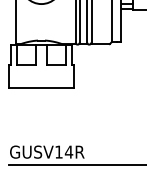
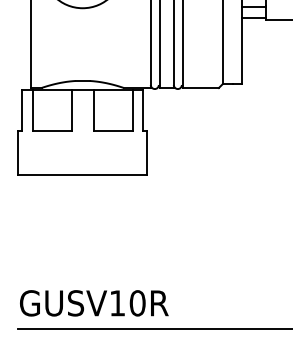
text: (68, 151) -> (136, 302), GUSV14R -> GUSV10R

